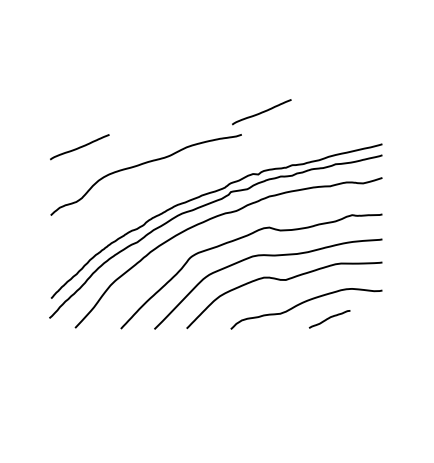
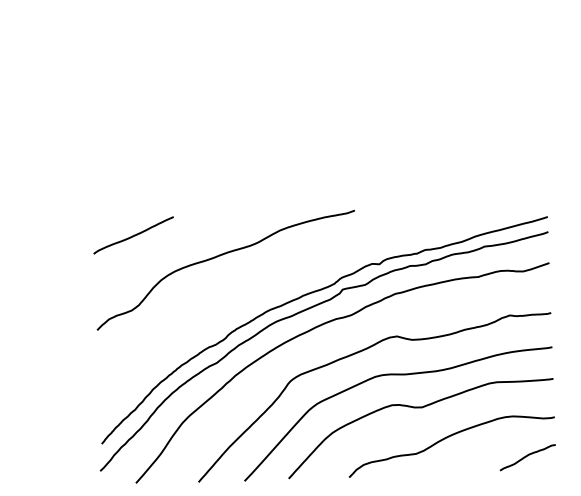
line: (261, 112) -> (380, 179), removed
curve: (329, 318) -> (527, 456), moved

